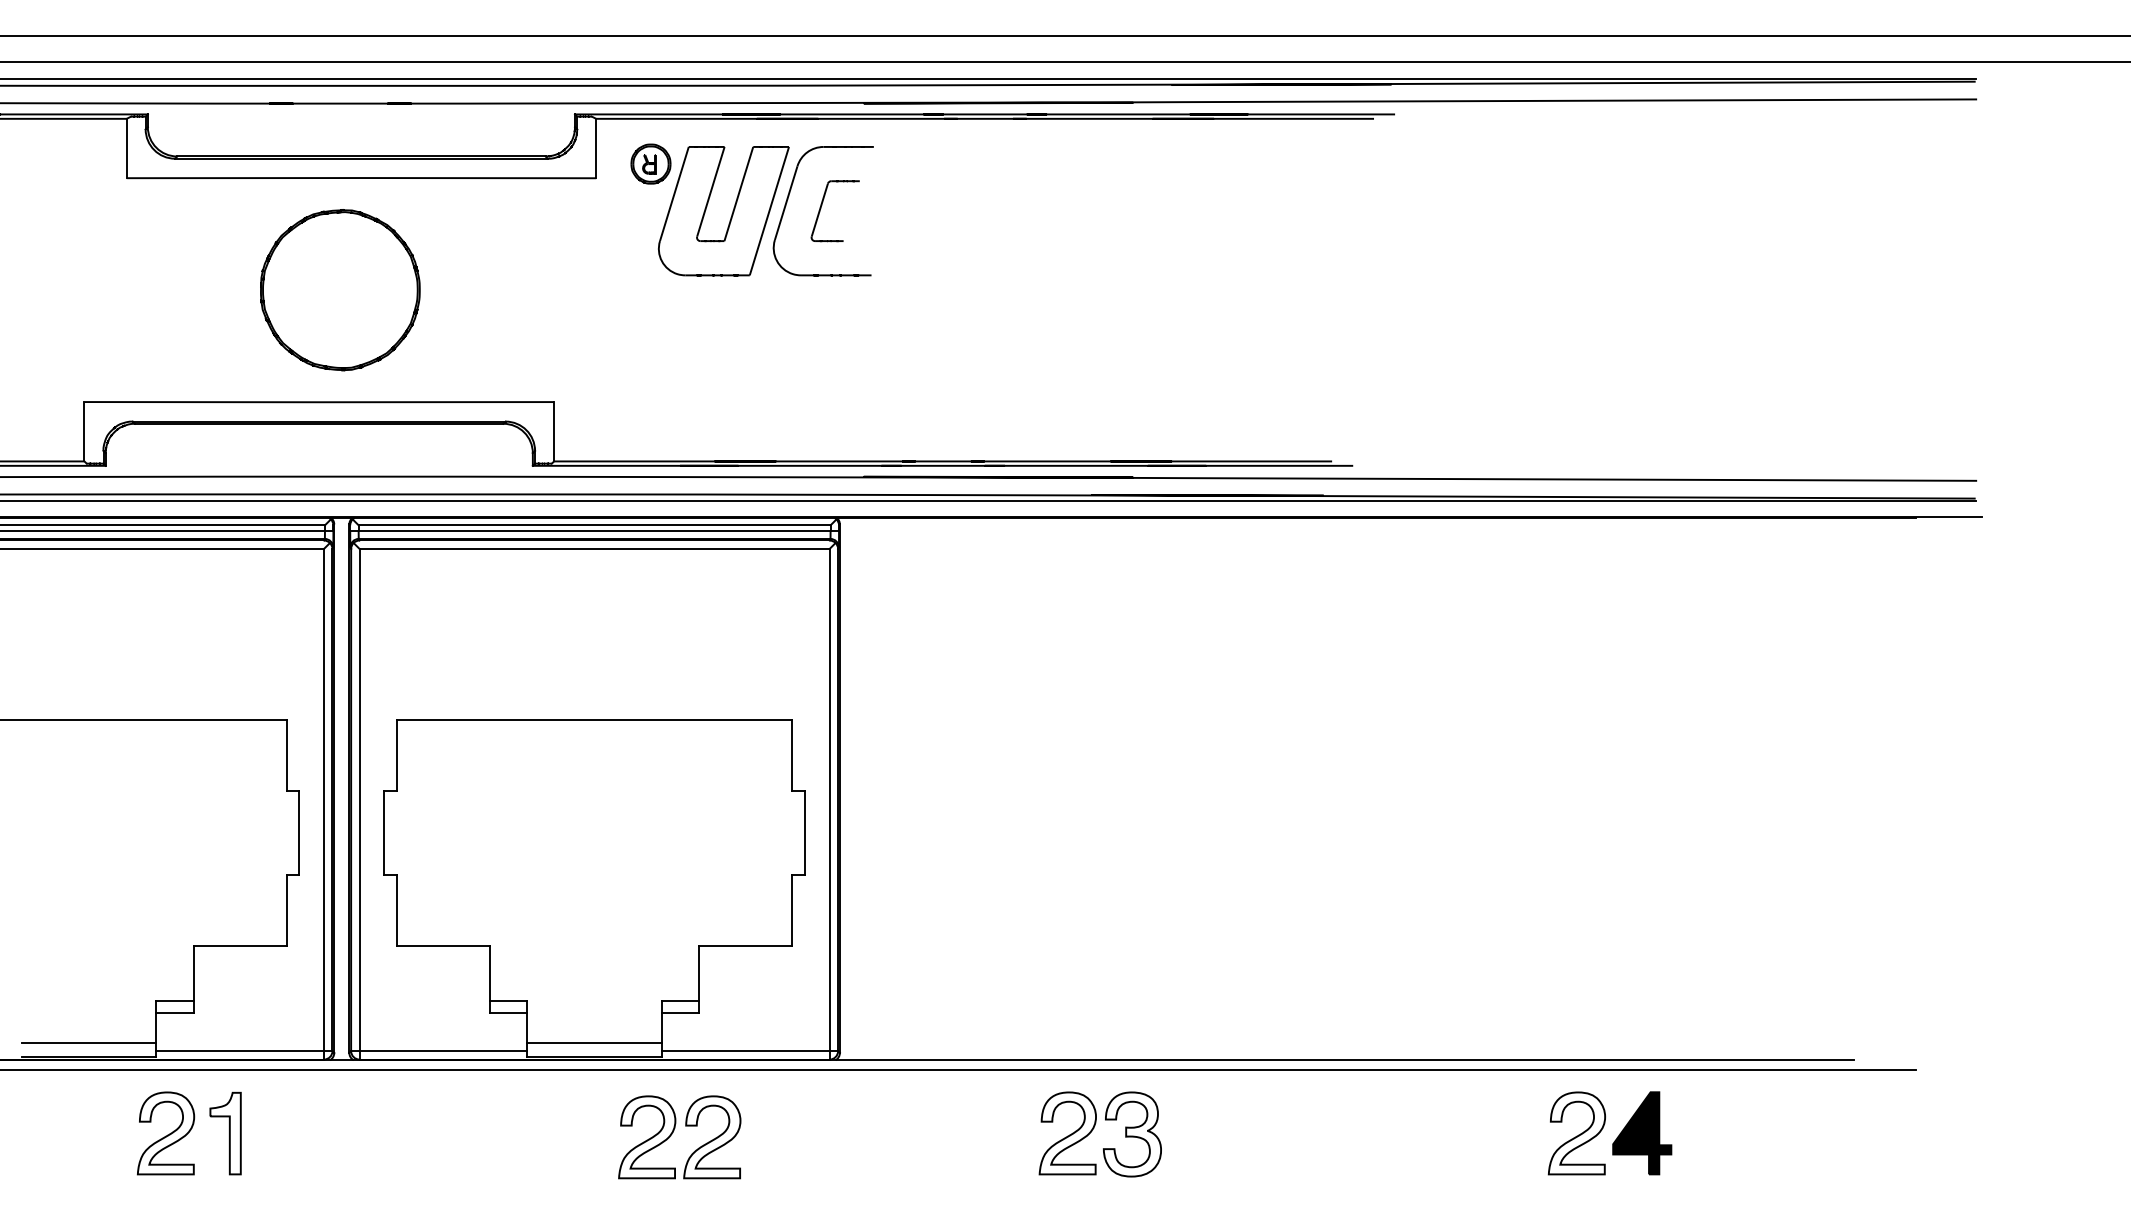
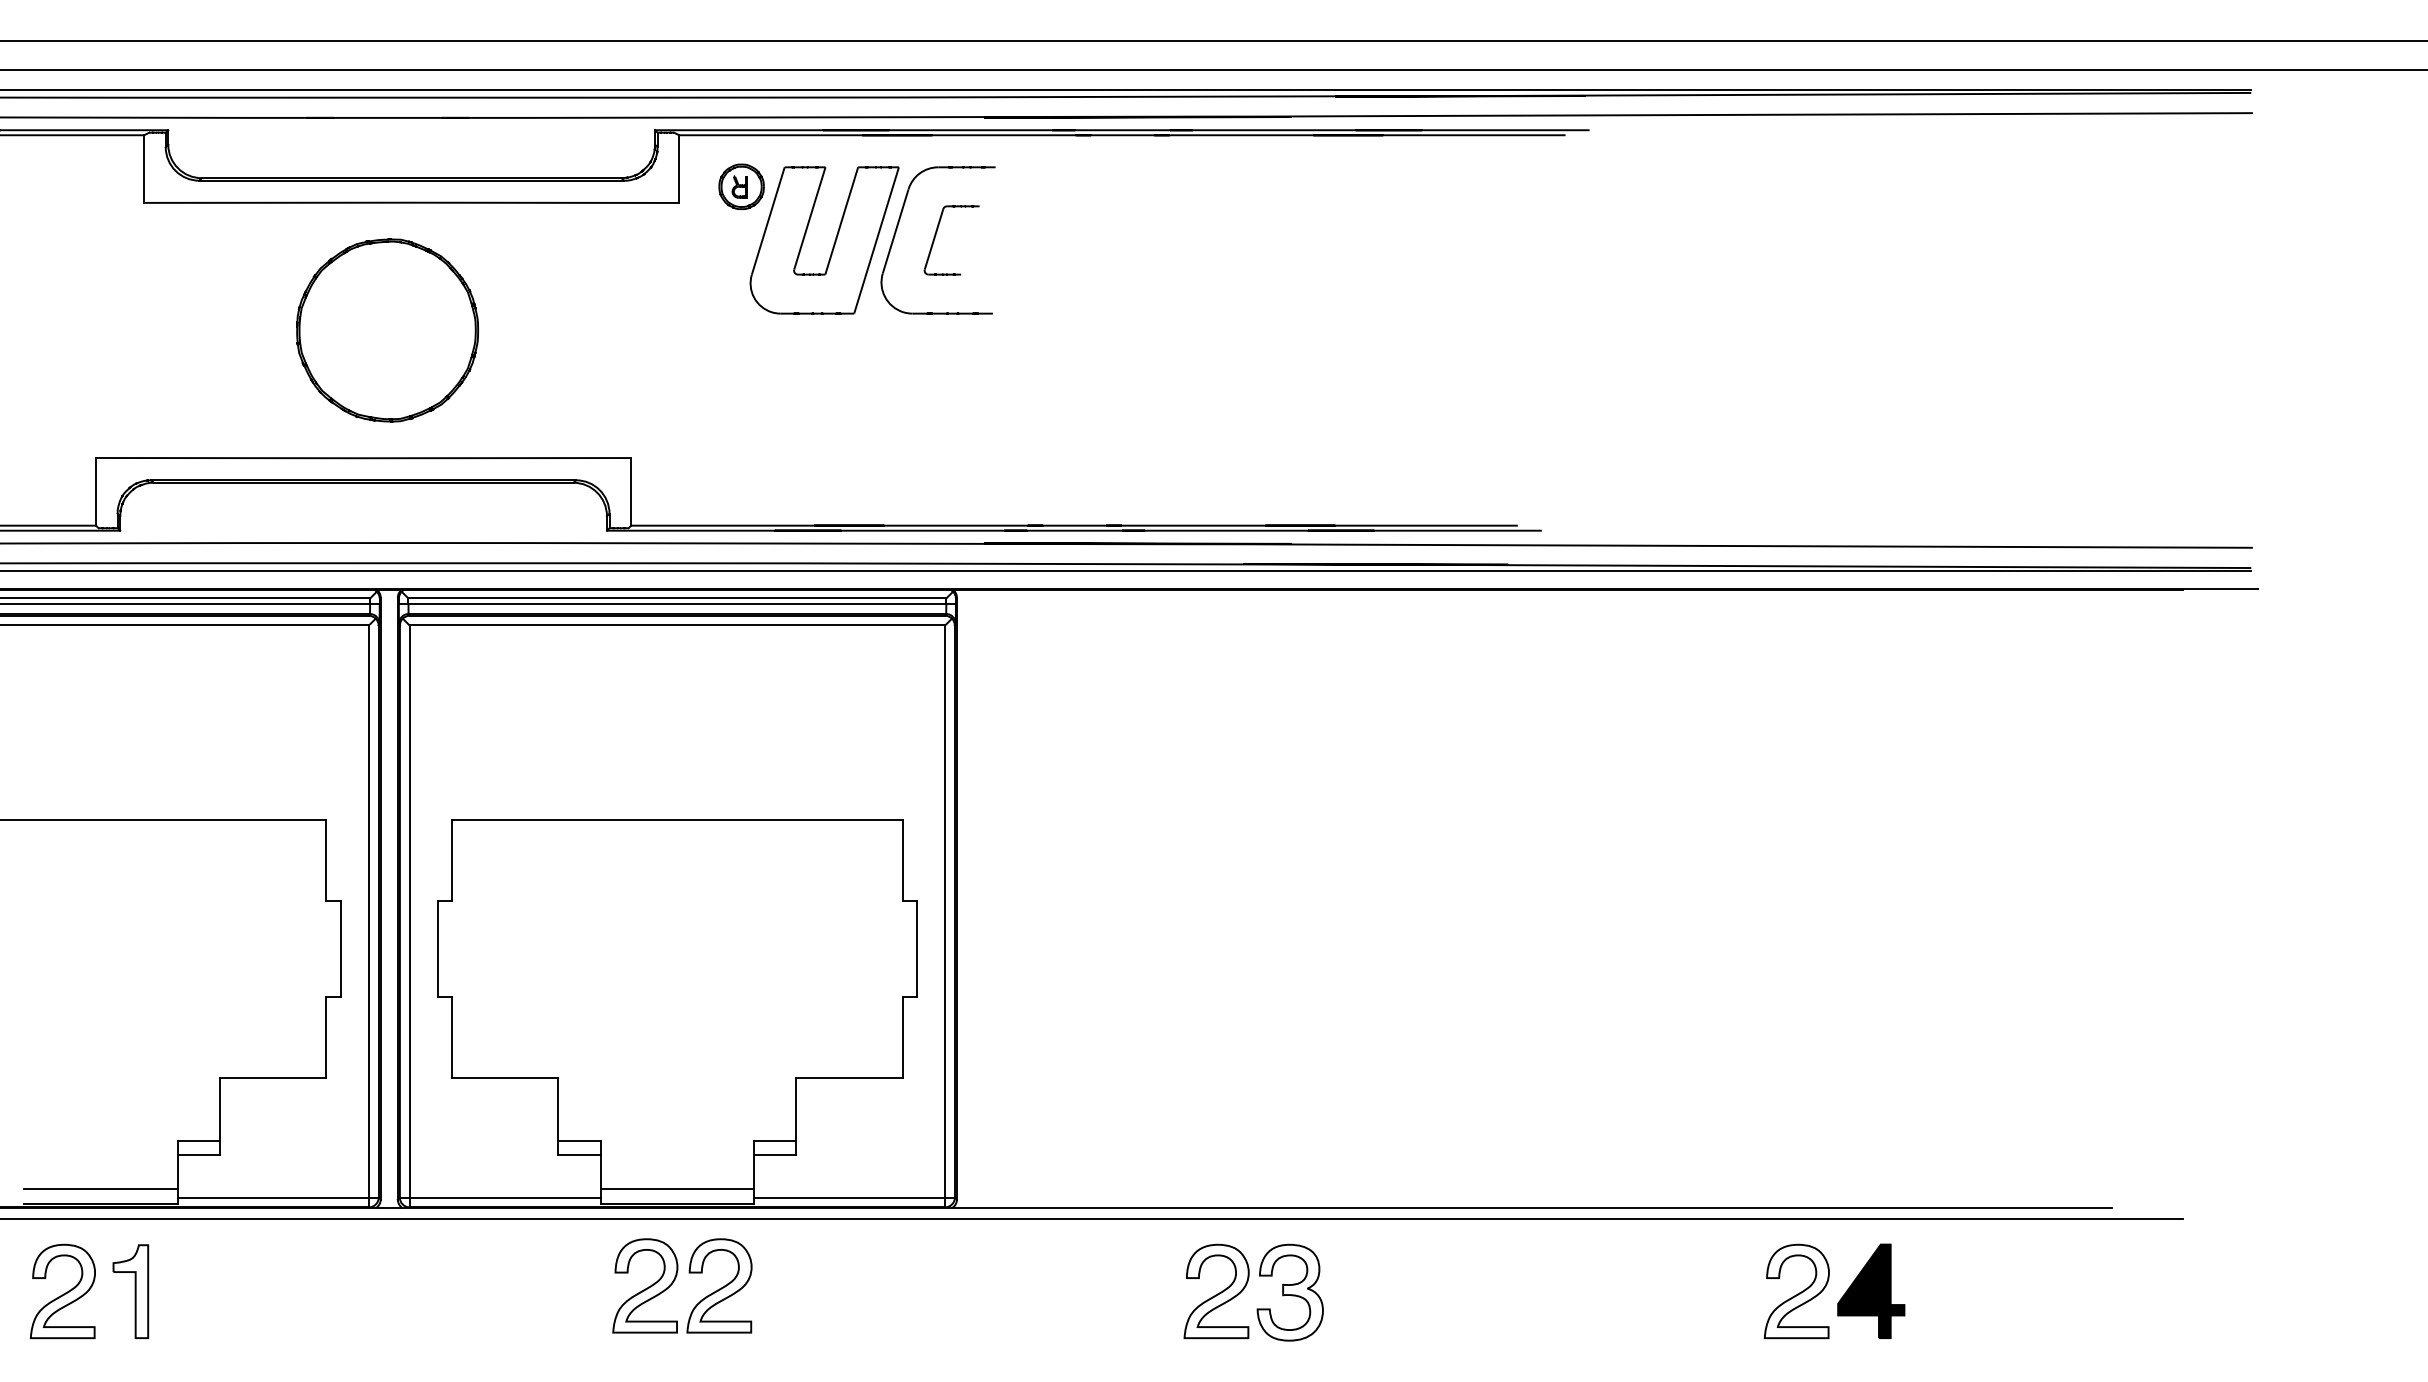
part: (673, 1132) -> (675, 1280), moved
part: (189, 1133) -> (89, 1291), moved

